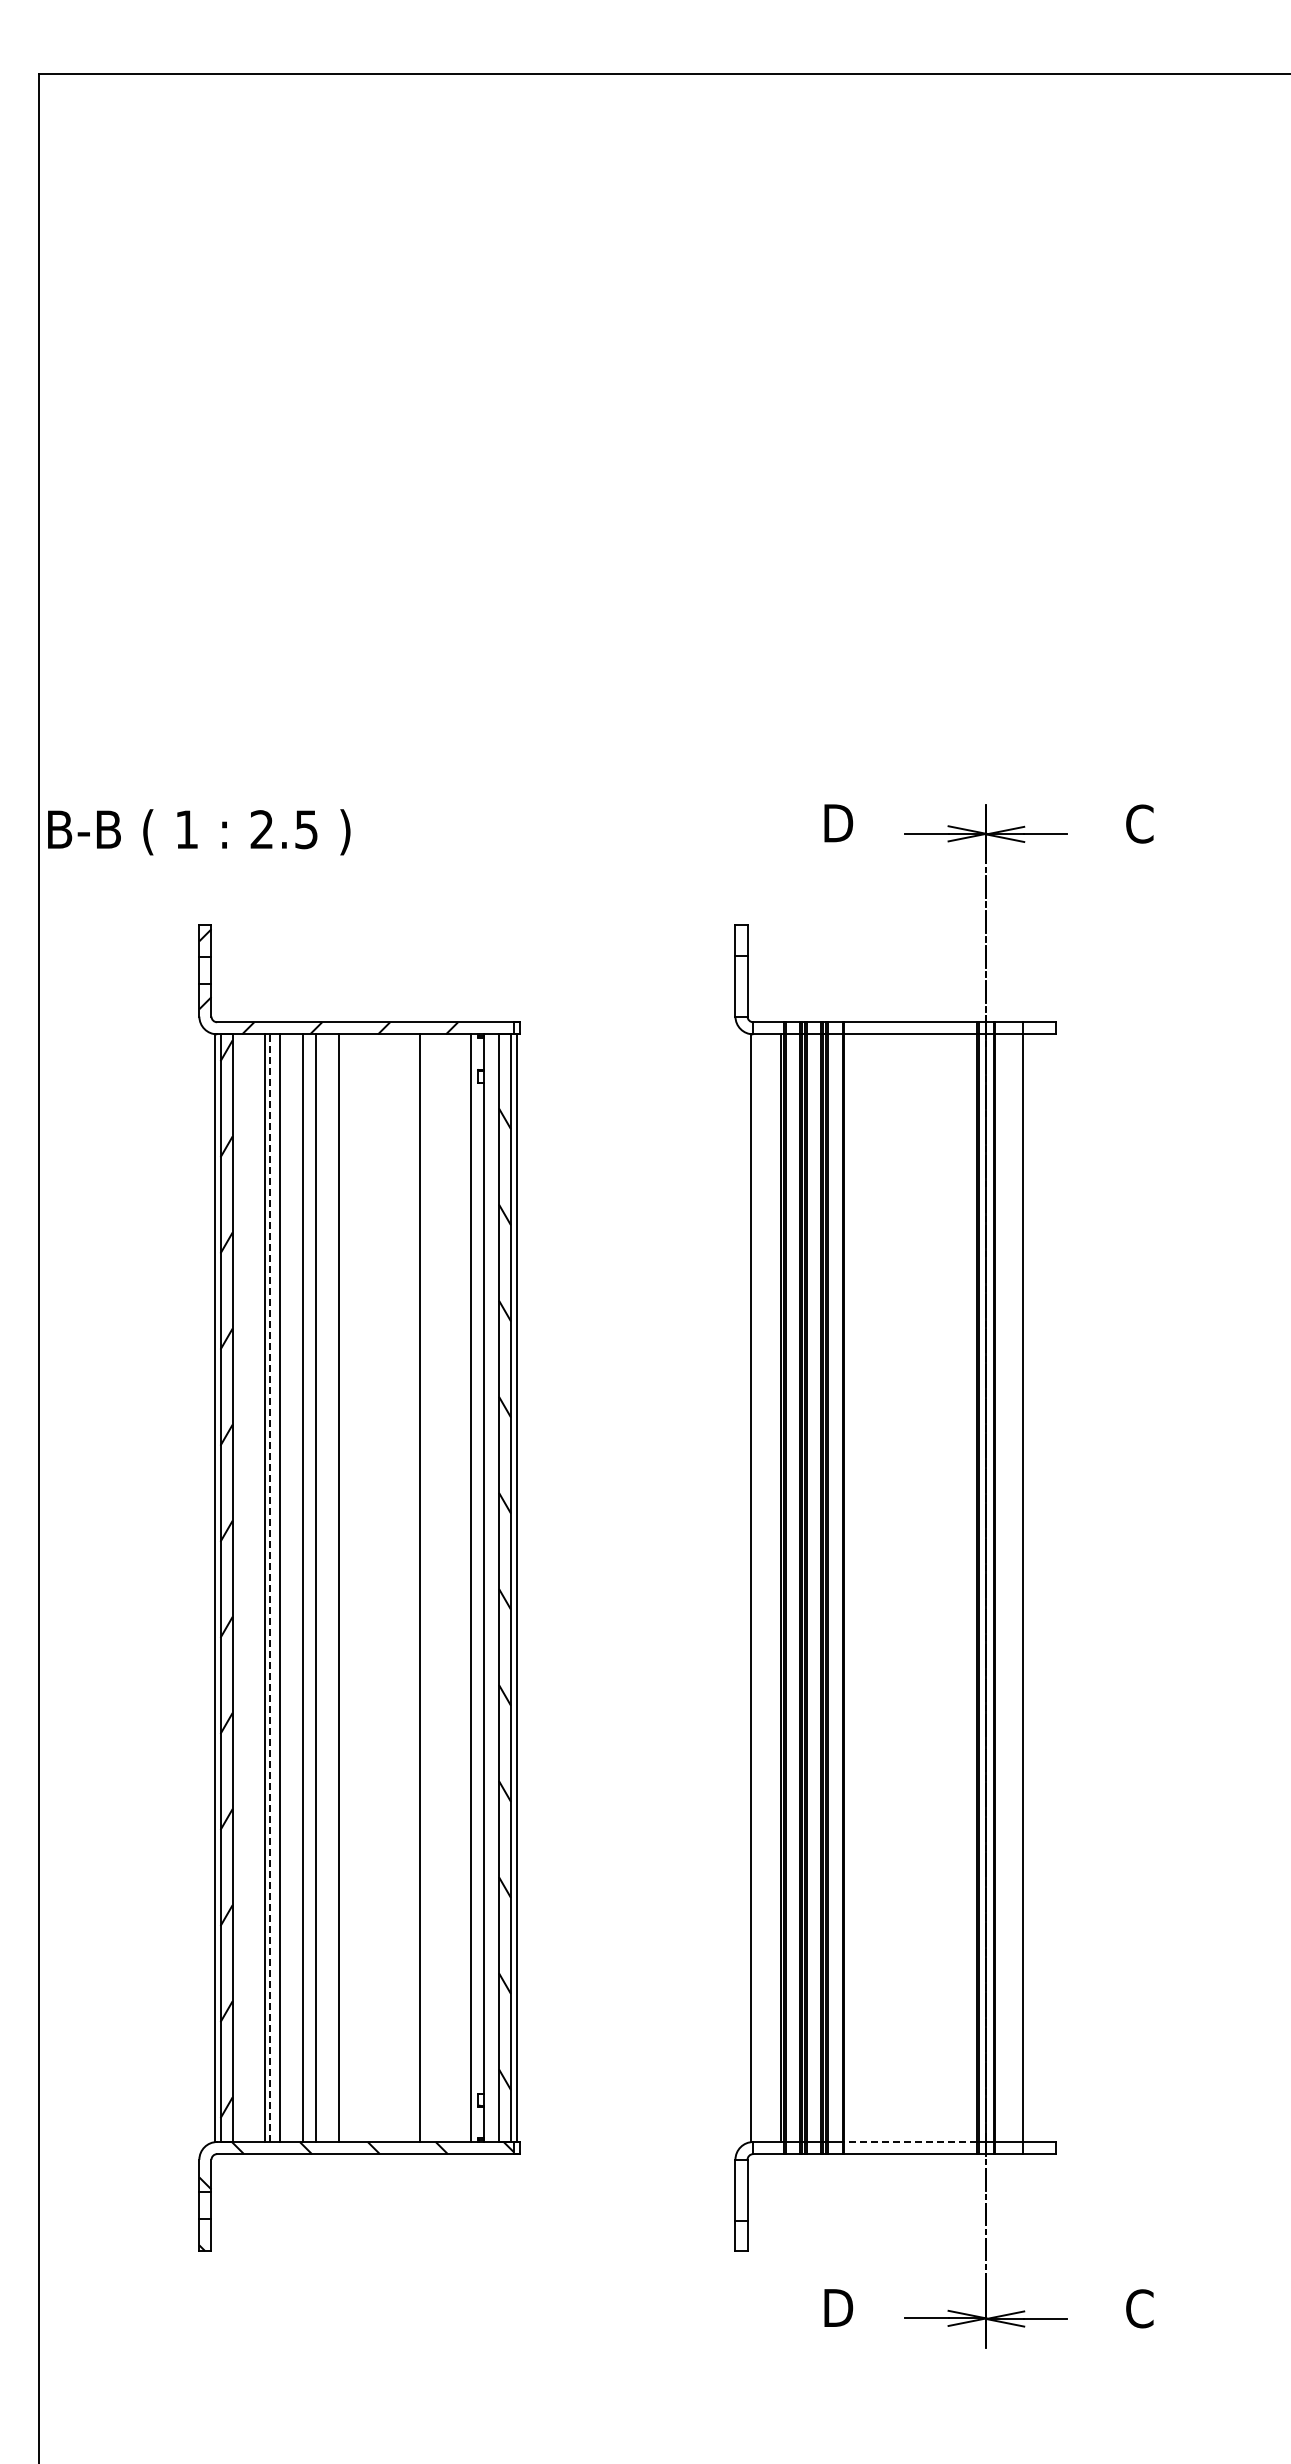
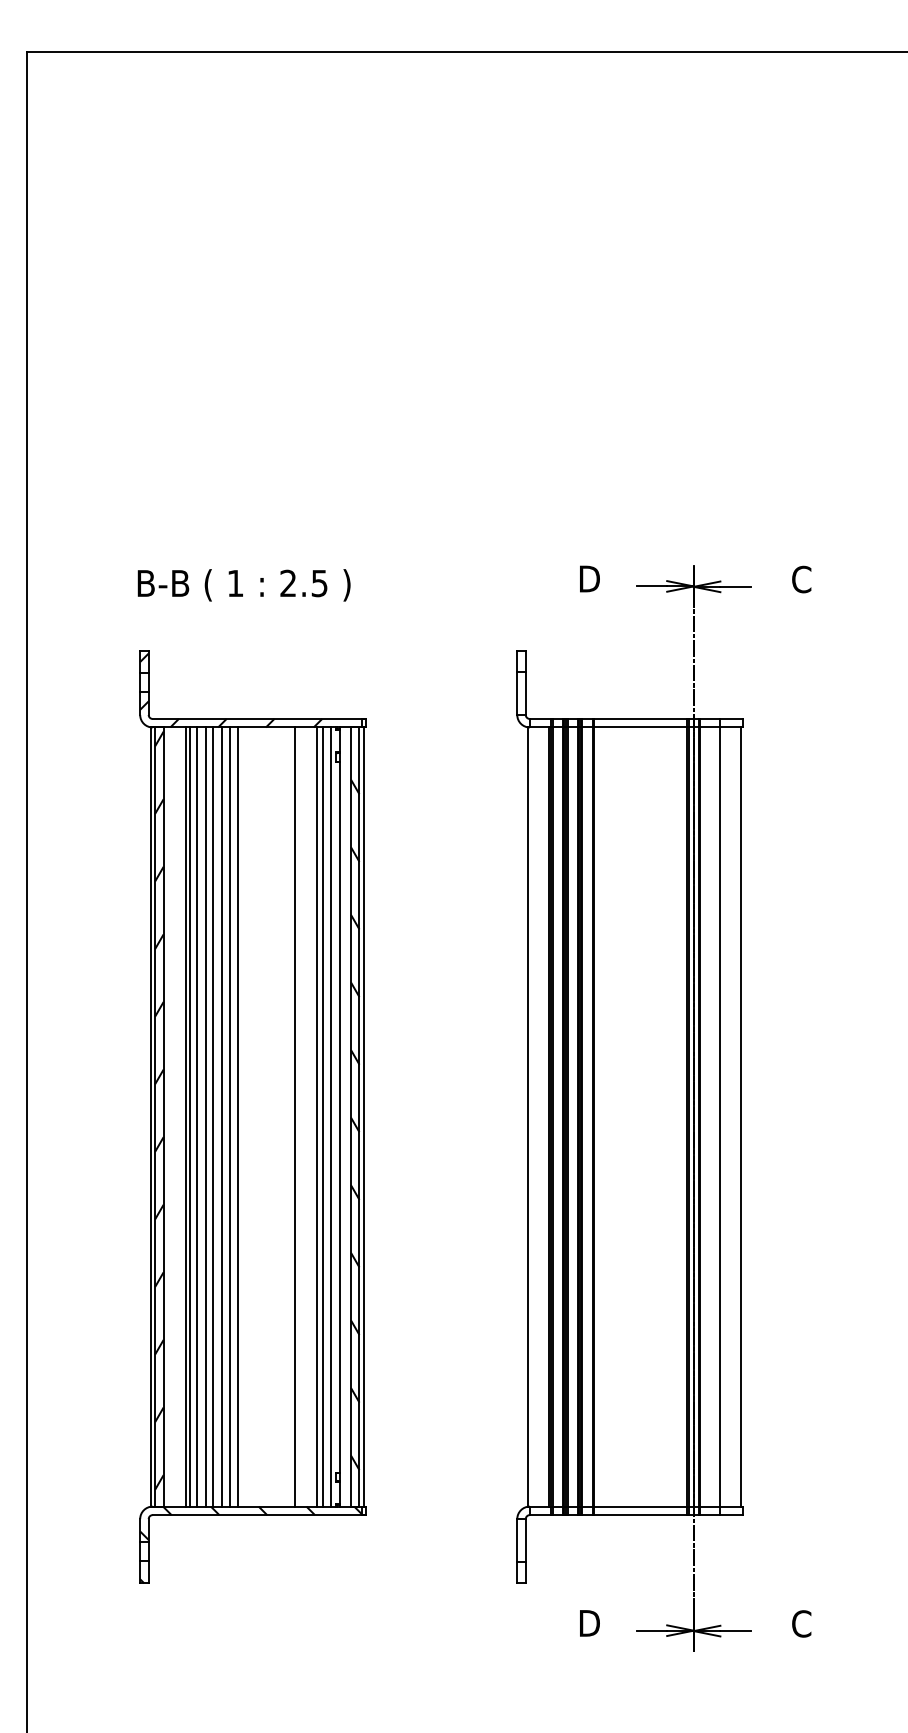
text: (199, 832) -> (244, 585), moved
line: (269, 1588) -> (189, 1117), dashed -> solid
line: (292, 1588) -> (205, 1117), added
line: (326, 1588) -> (229, 1117), added
line: (450, 1588) -> (316, 1117), added
line: (459, 1588) -> (323, 1117), added
line: (1053, 1588) -> (740, 1117), added
line: (910, 2142) -> (640, 1506), dashed -> solid

